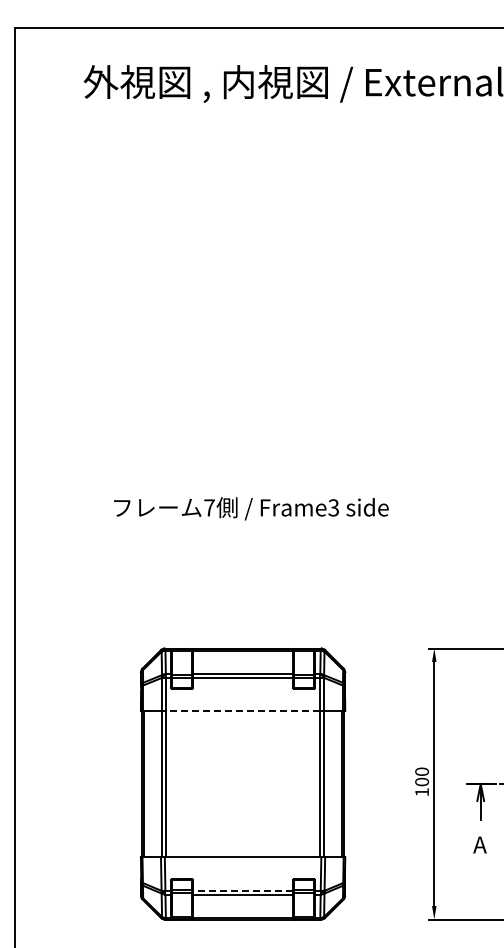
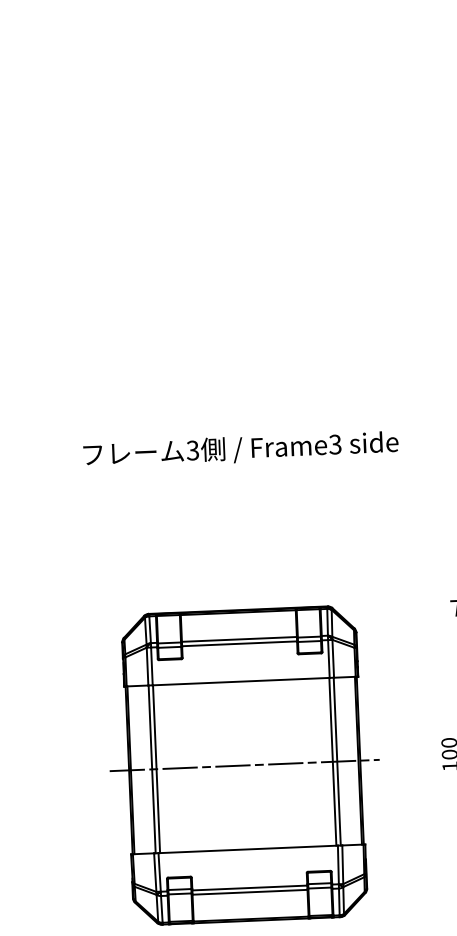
text: (209, 507) -> (192, 450), 7 -> 3
line: (242, 710) -> (240, 681), dashed -> solid
line: (242, 784) -> (244, 766), added
line: (242, 890) -> (249, 887), dashed -> solid

